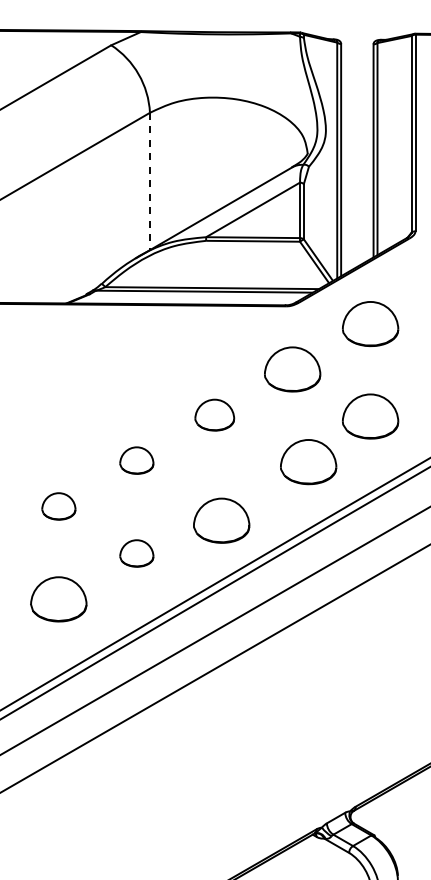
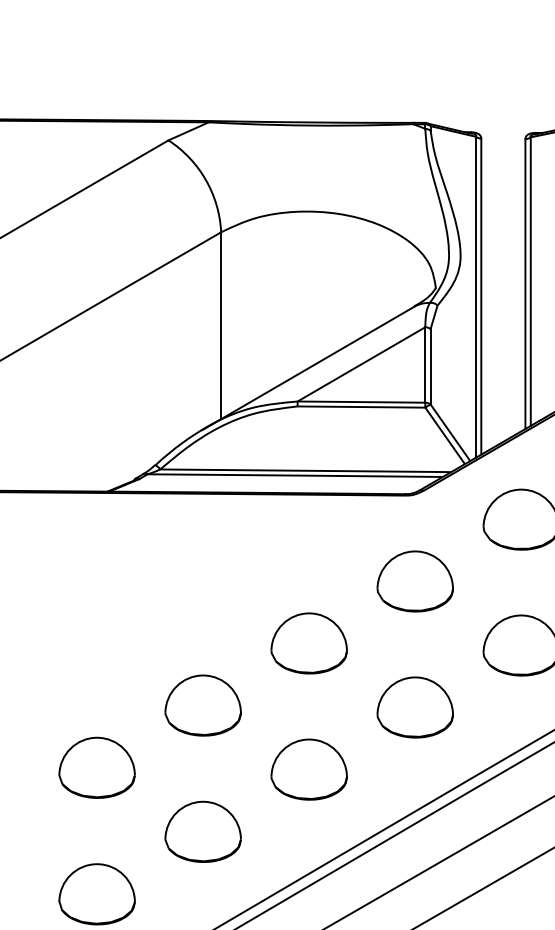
line: (149, 181) -> (220, 325), dashed -> solid
part: (214, 415) -> (308, 644), size x1.43
part: (136, 460) -> (202, 705), size x1.67
part: (308, 462) -> (415, 708), moved
part: (58, 506) -> (96, 767), size x1.67
part: (221, 520) -> (308, 769), moved
part: (136, 553) -> (202, 831), size x1.67

